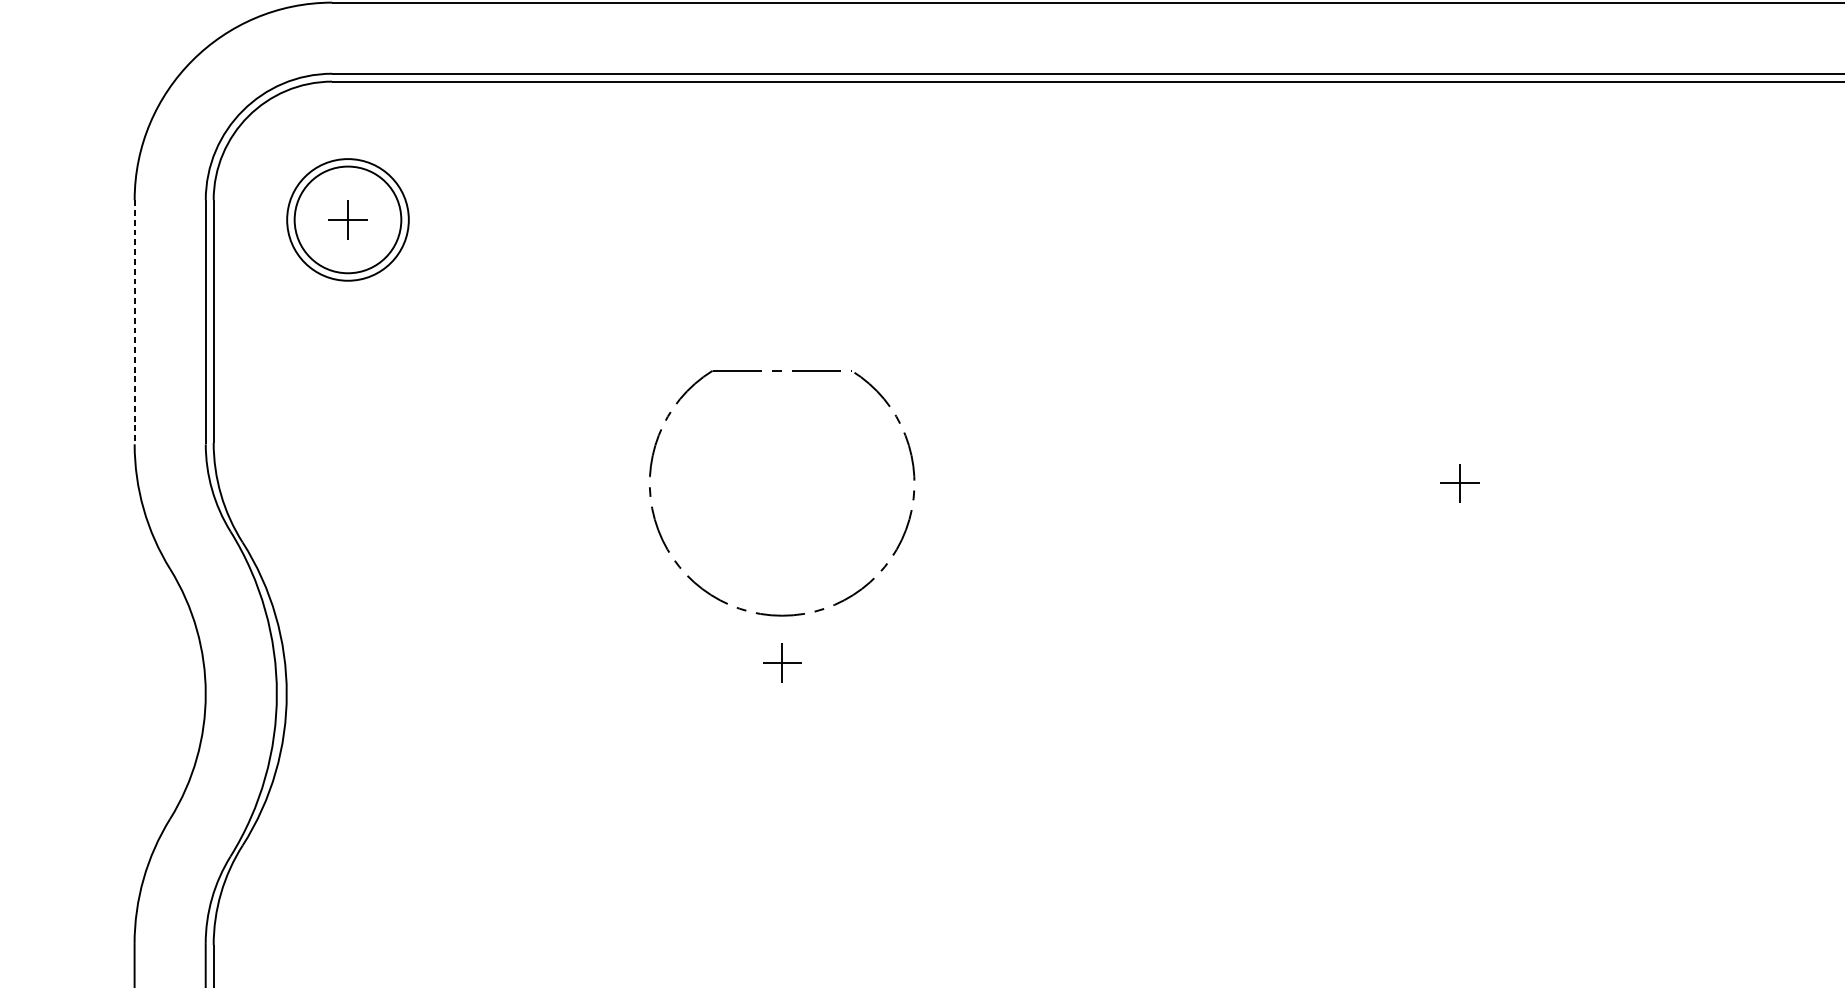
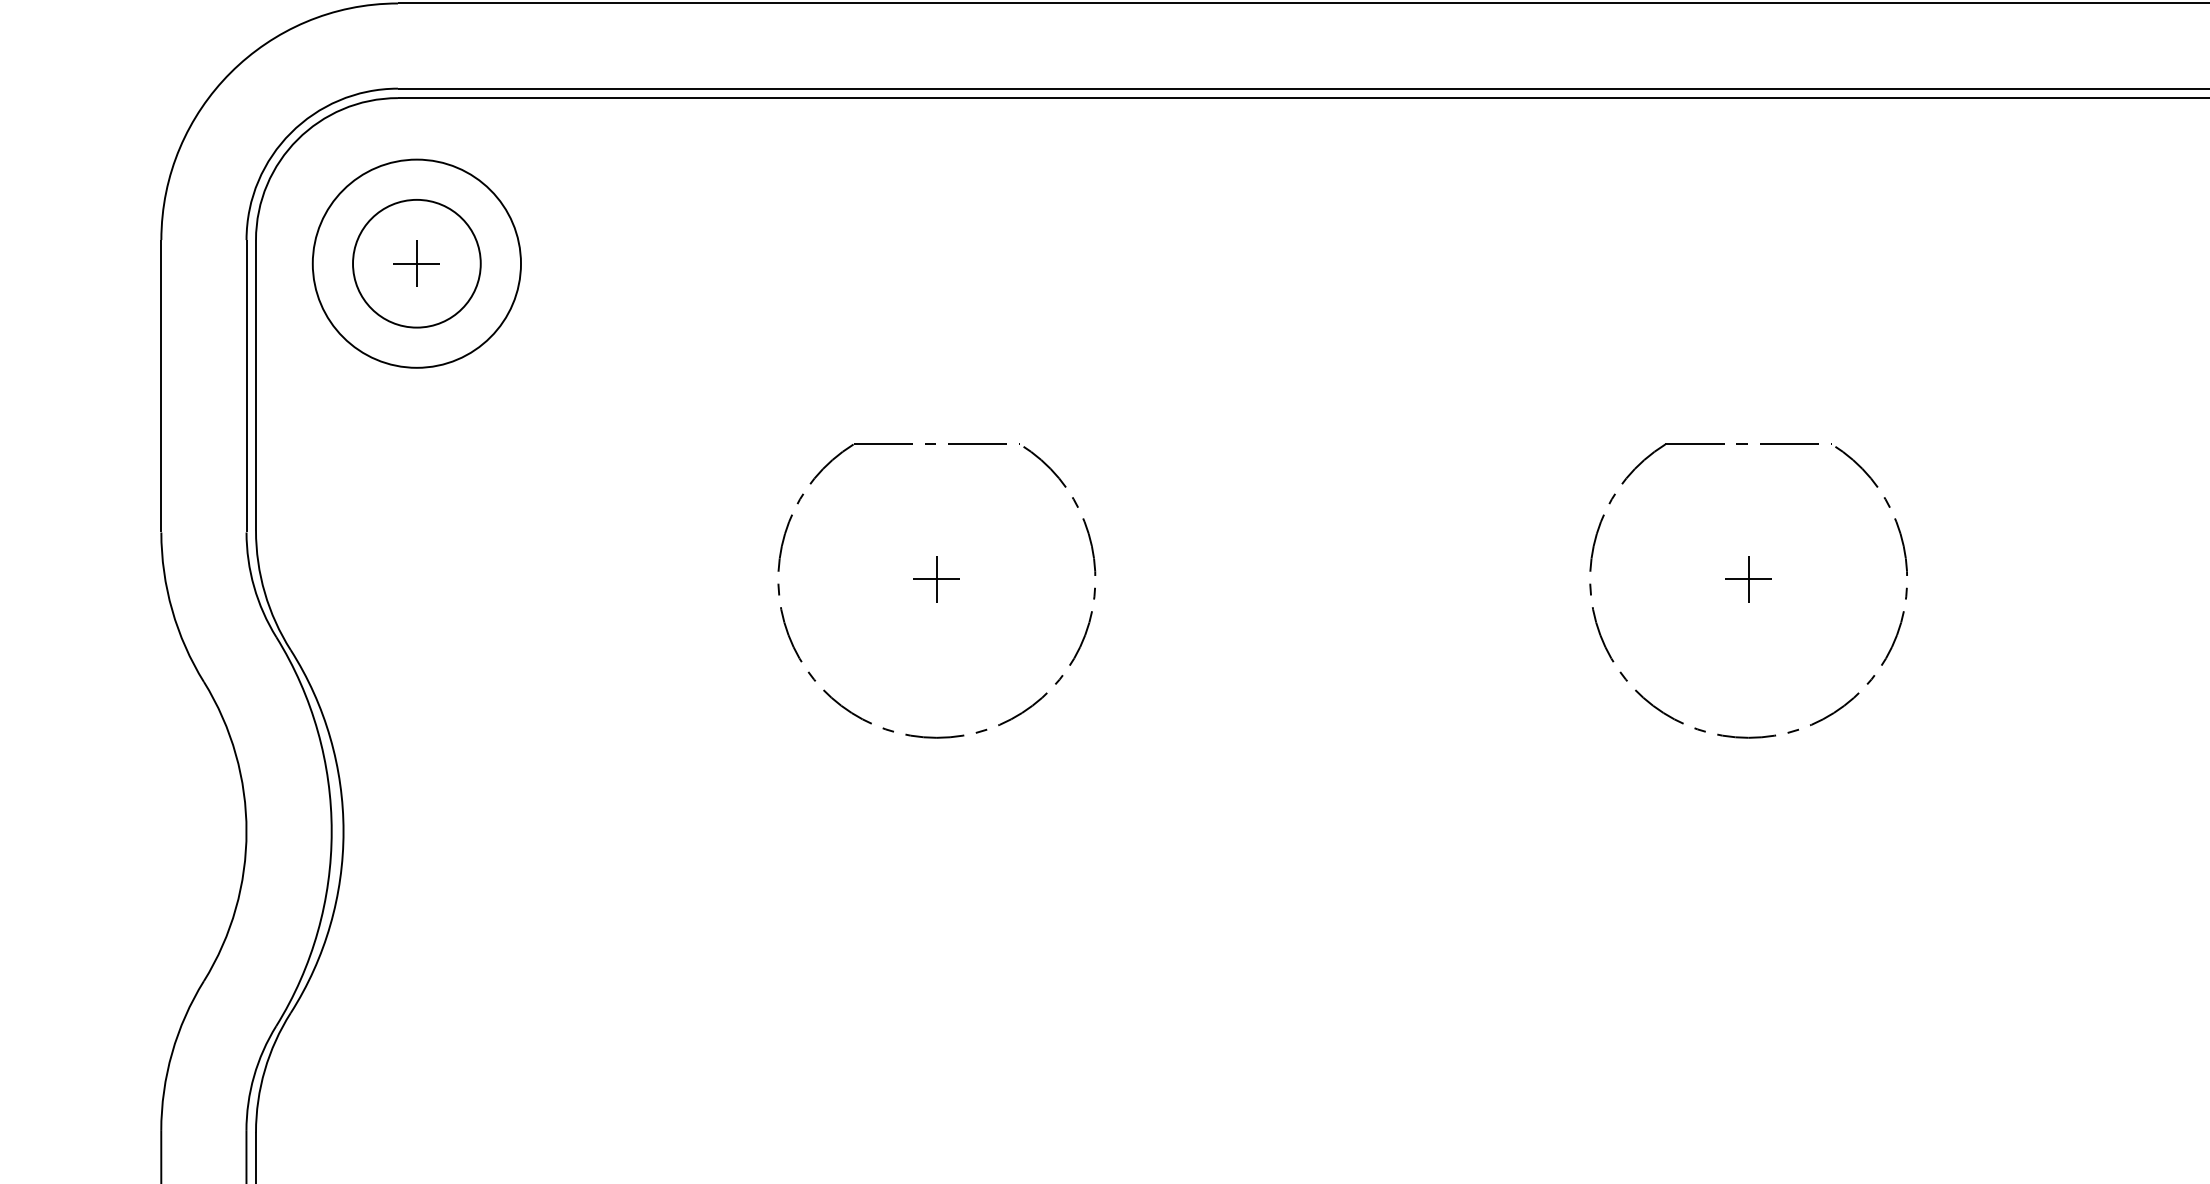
circle: (347, 219) -> (416, 263), size x1.43
line: (134, 322) -> (161, 386), dashed -> solid
part: (1445, 613) -> (1731, 735), added
part: (781, 663) -> (936, 579), moved

